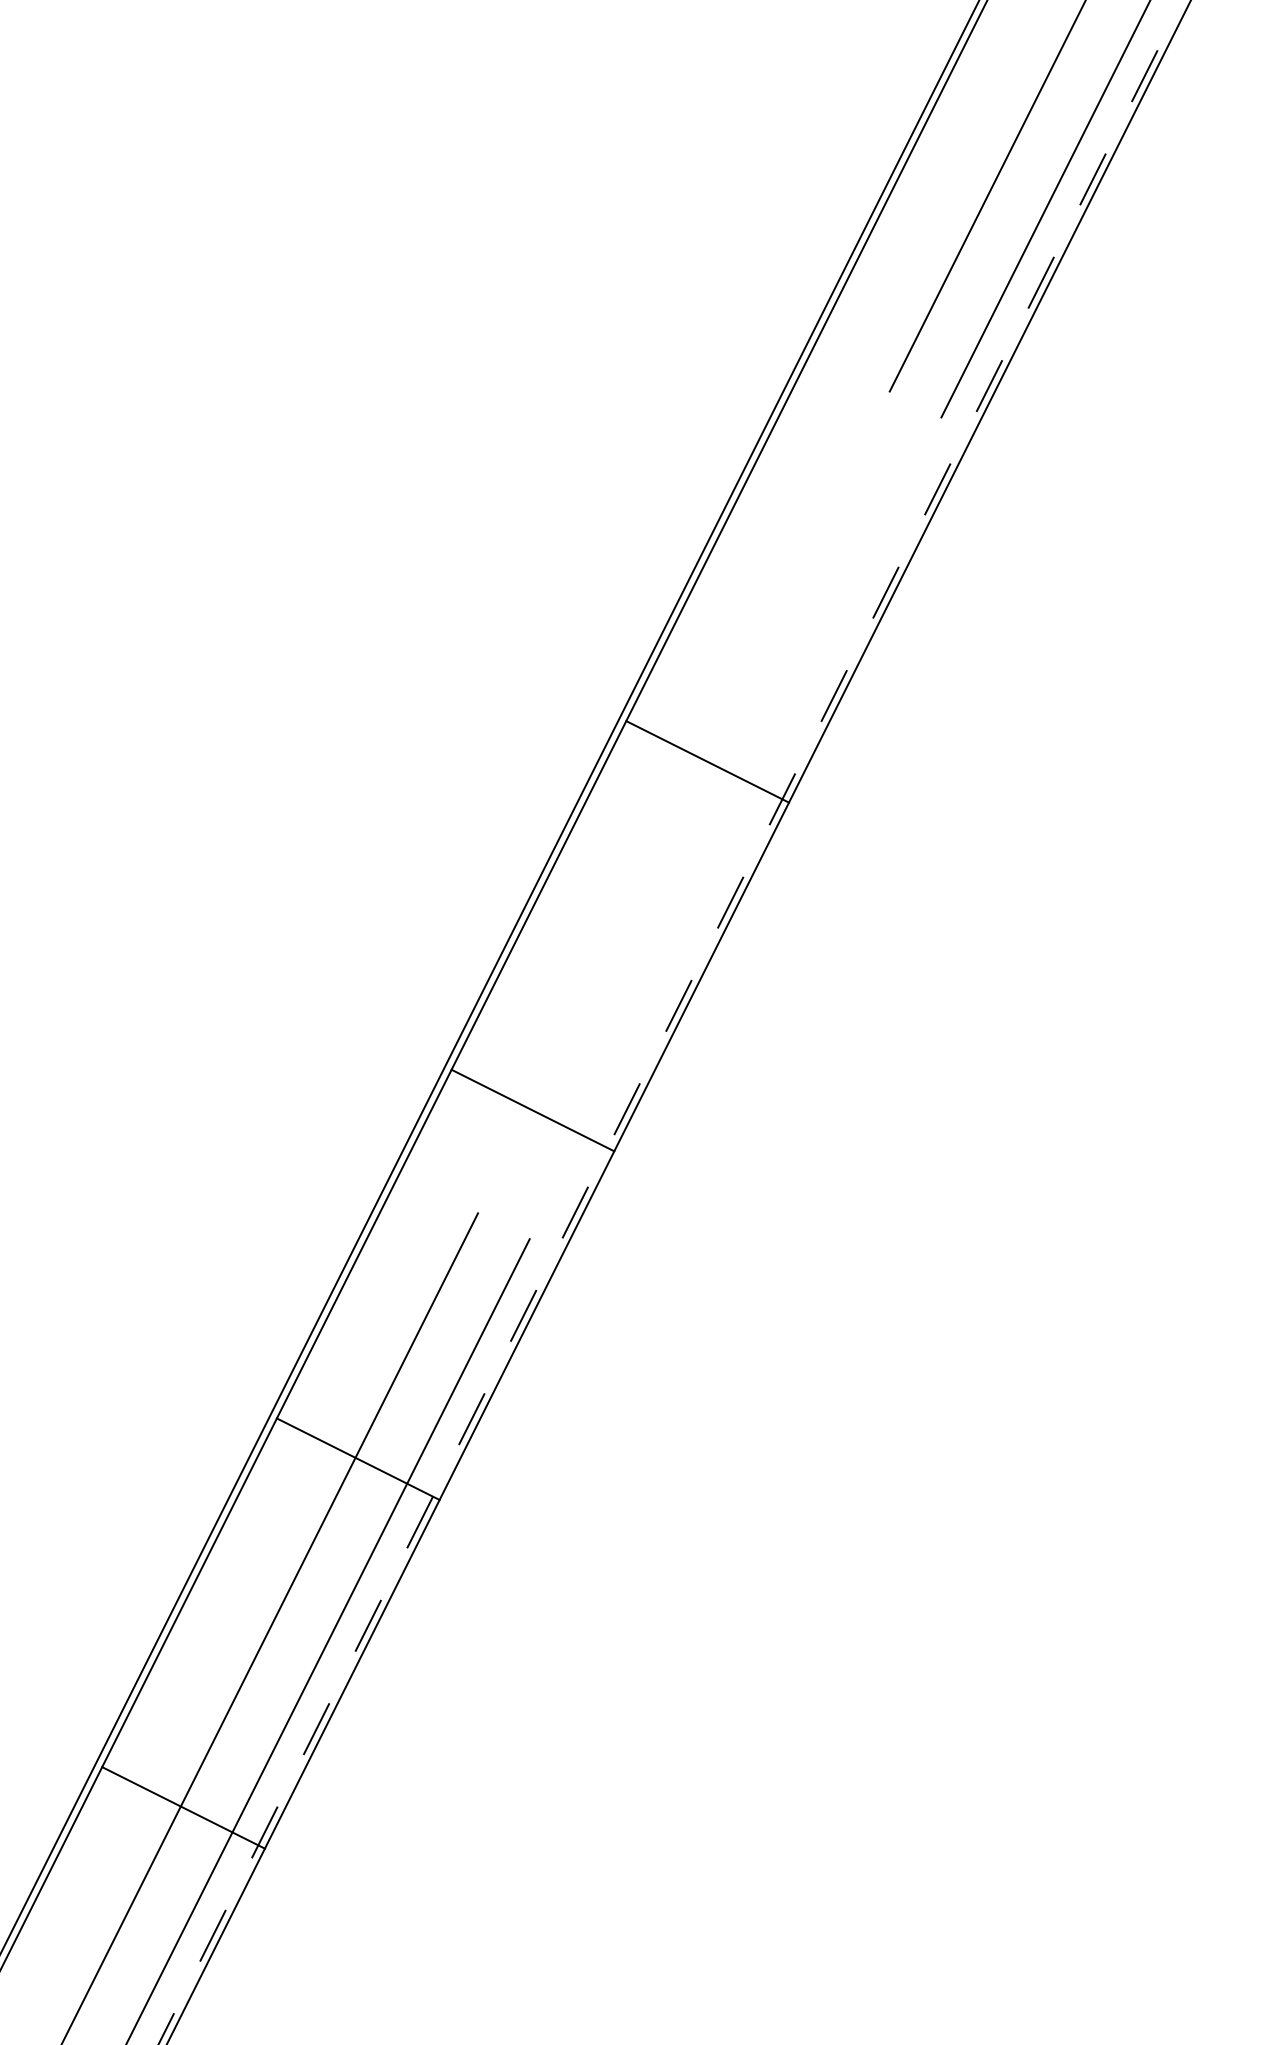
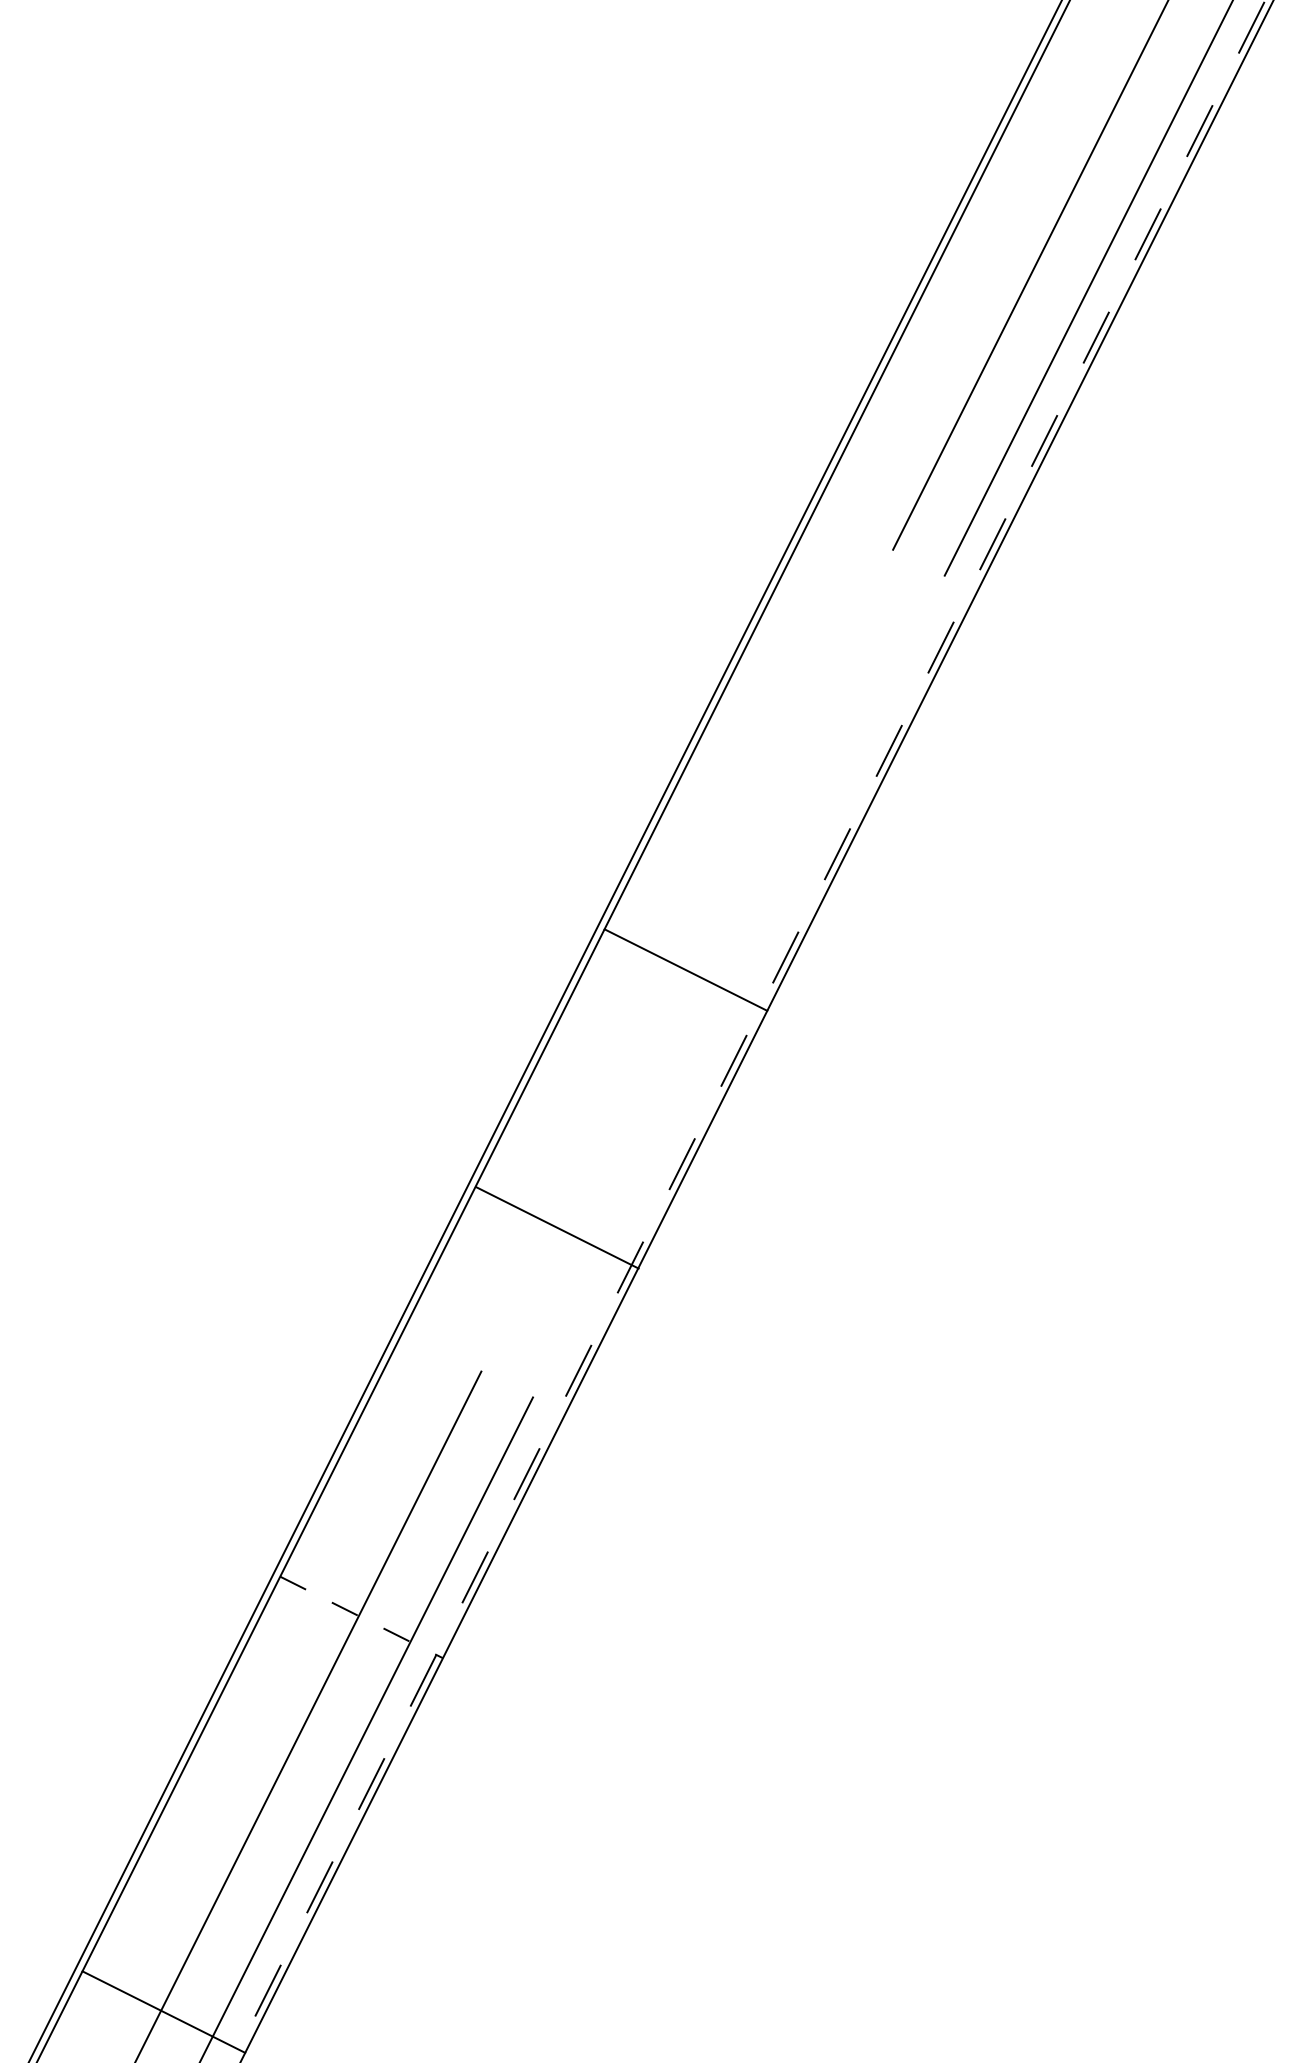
line: (707, 761) -> (685, 969), moved
line: (532, 1110) -> (556, 1227), moved
line: (359, 1459) -> (362, 1617), solid -> dashed
line: (183, 1807) -> (163, 2011), moved

